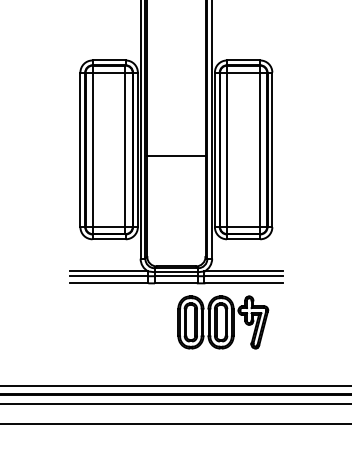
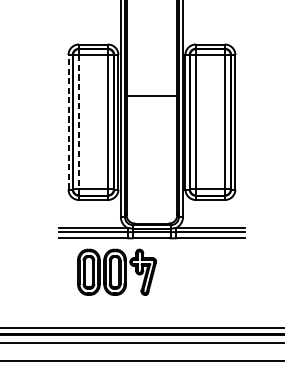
line: (80, 149) -> (68, 121), solid -> dashed
line: (92, 150) -> (79, 122), solid -> dashed
line: (176, 156) -> (152, 95), moved
part: (223, 322) -> (117, 272), moved

